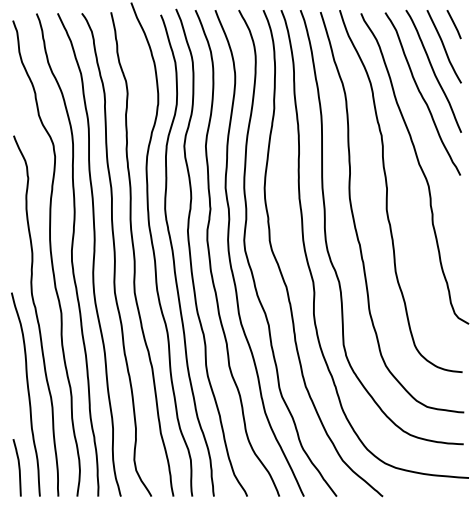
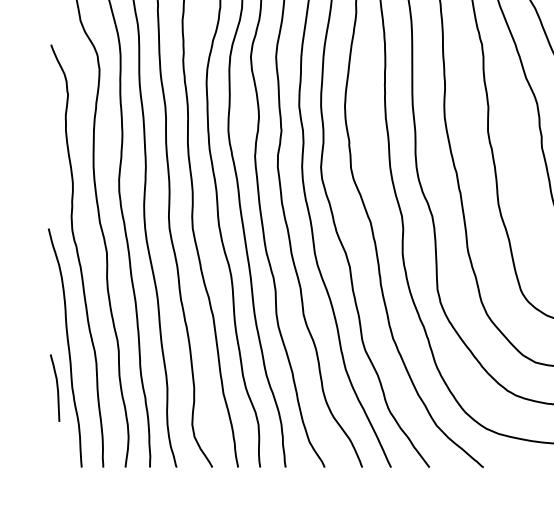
curve: (18, 467) -> (56, 387), moved

